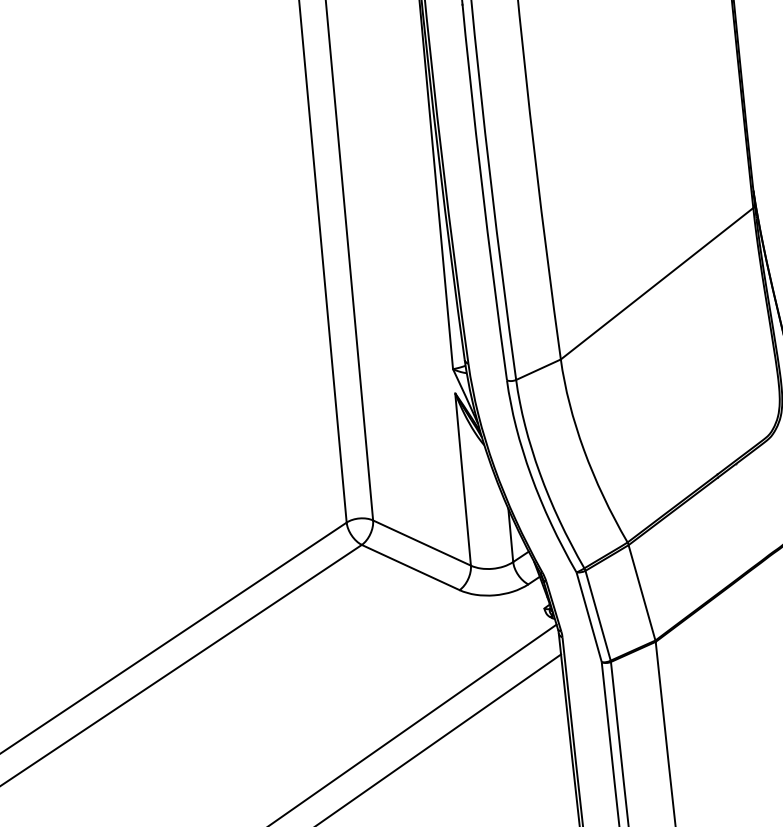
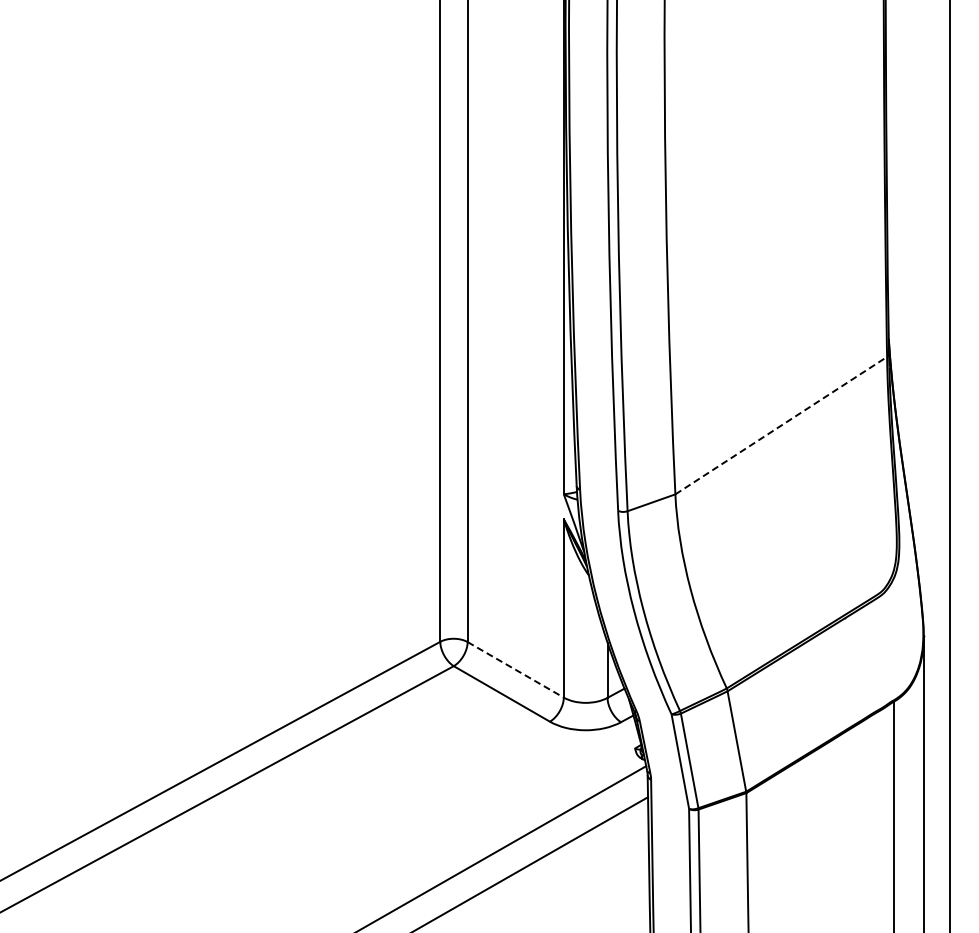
line: (657, 283) -> (781, 425), solid -> dashed
line: (421, 542) -> (515, 669), solid -> dashed

